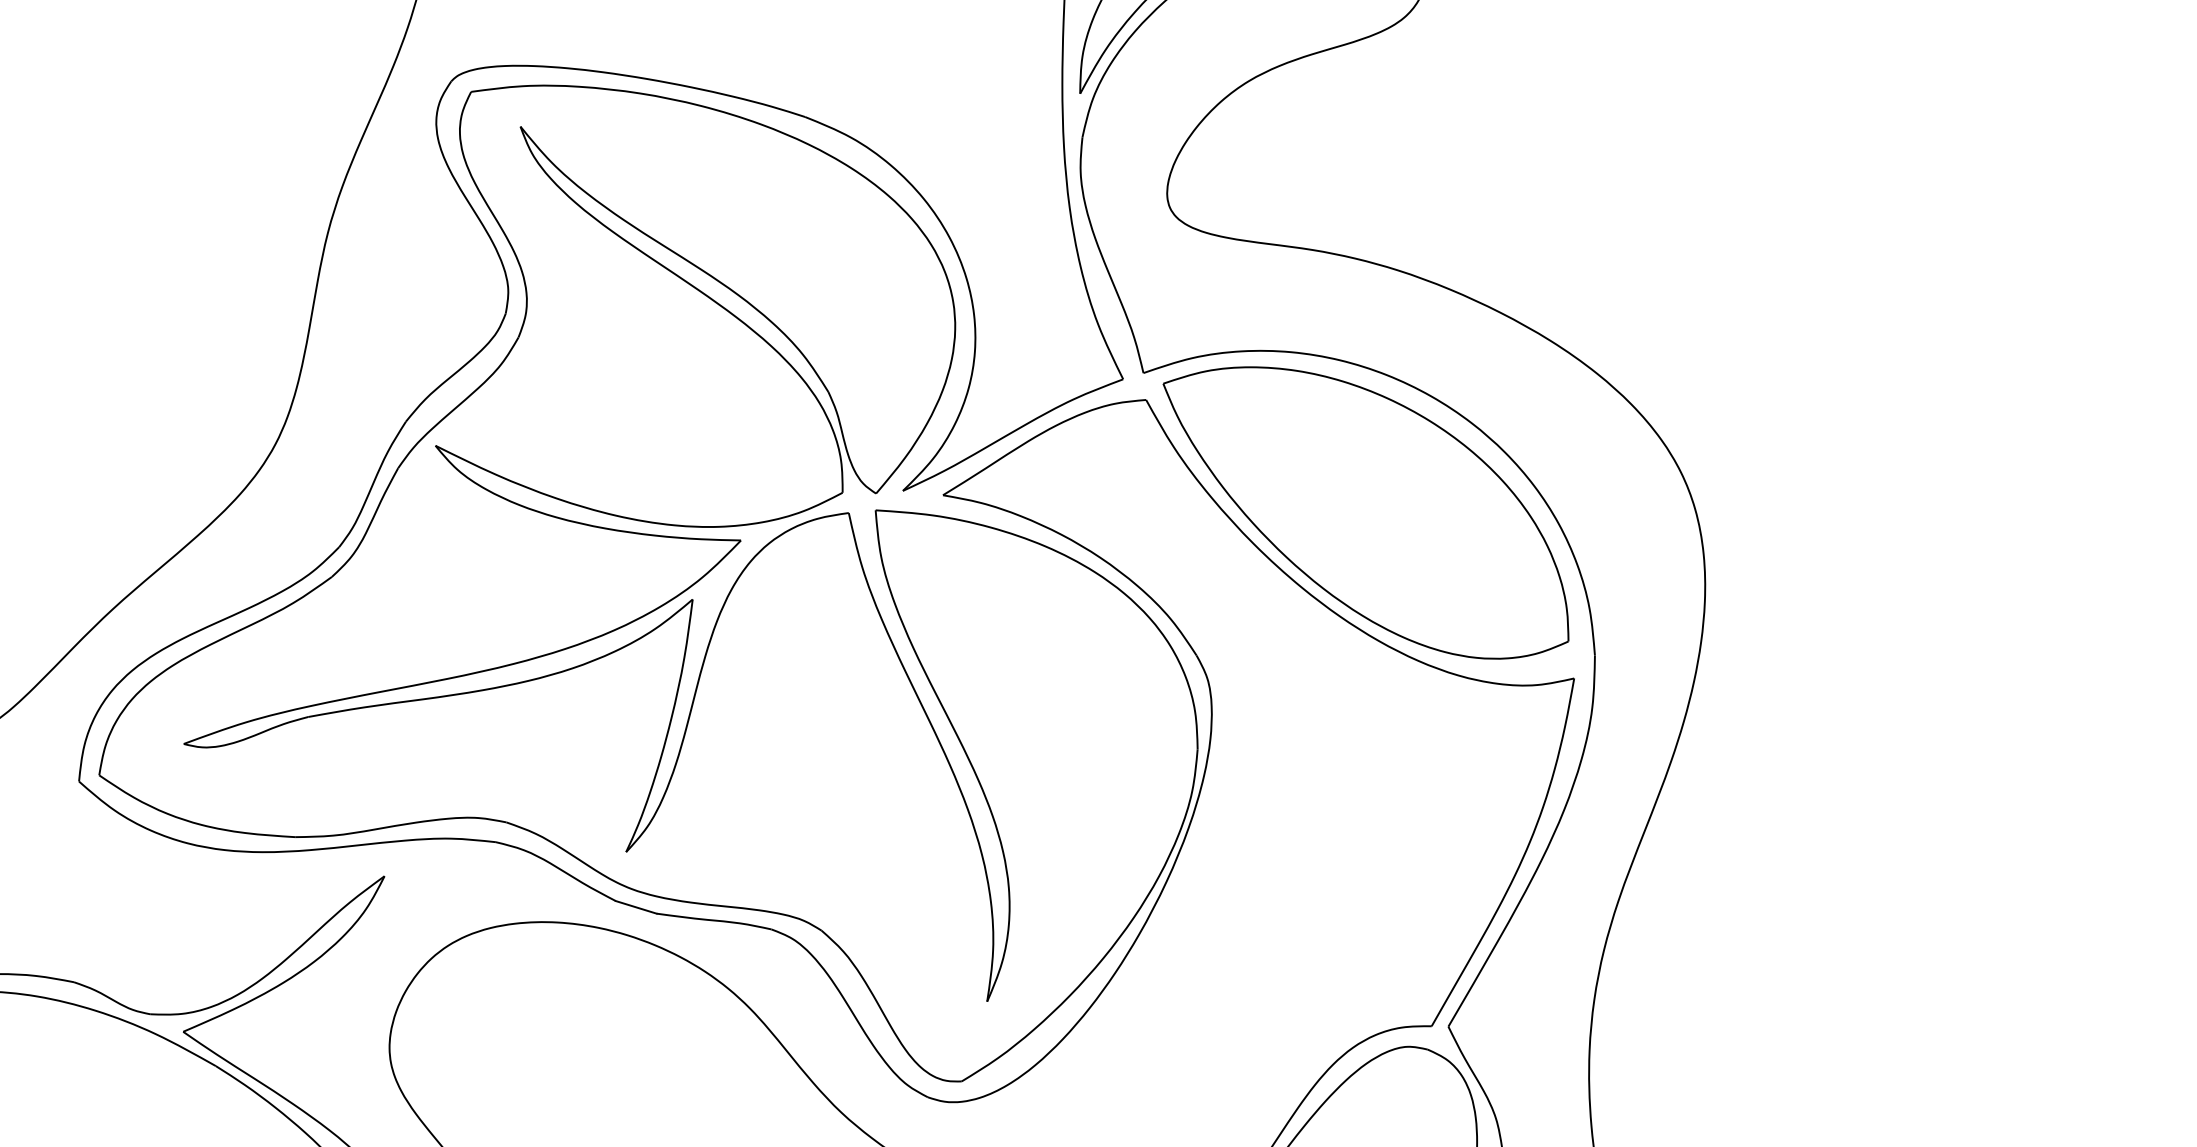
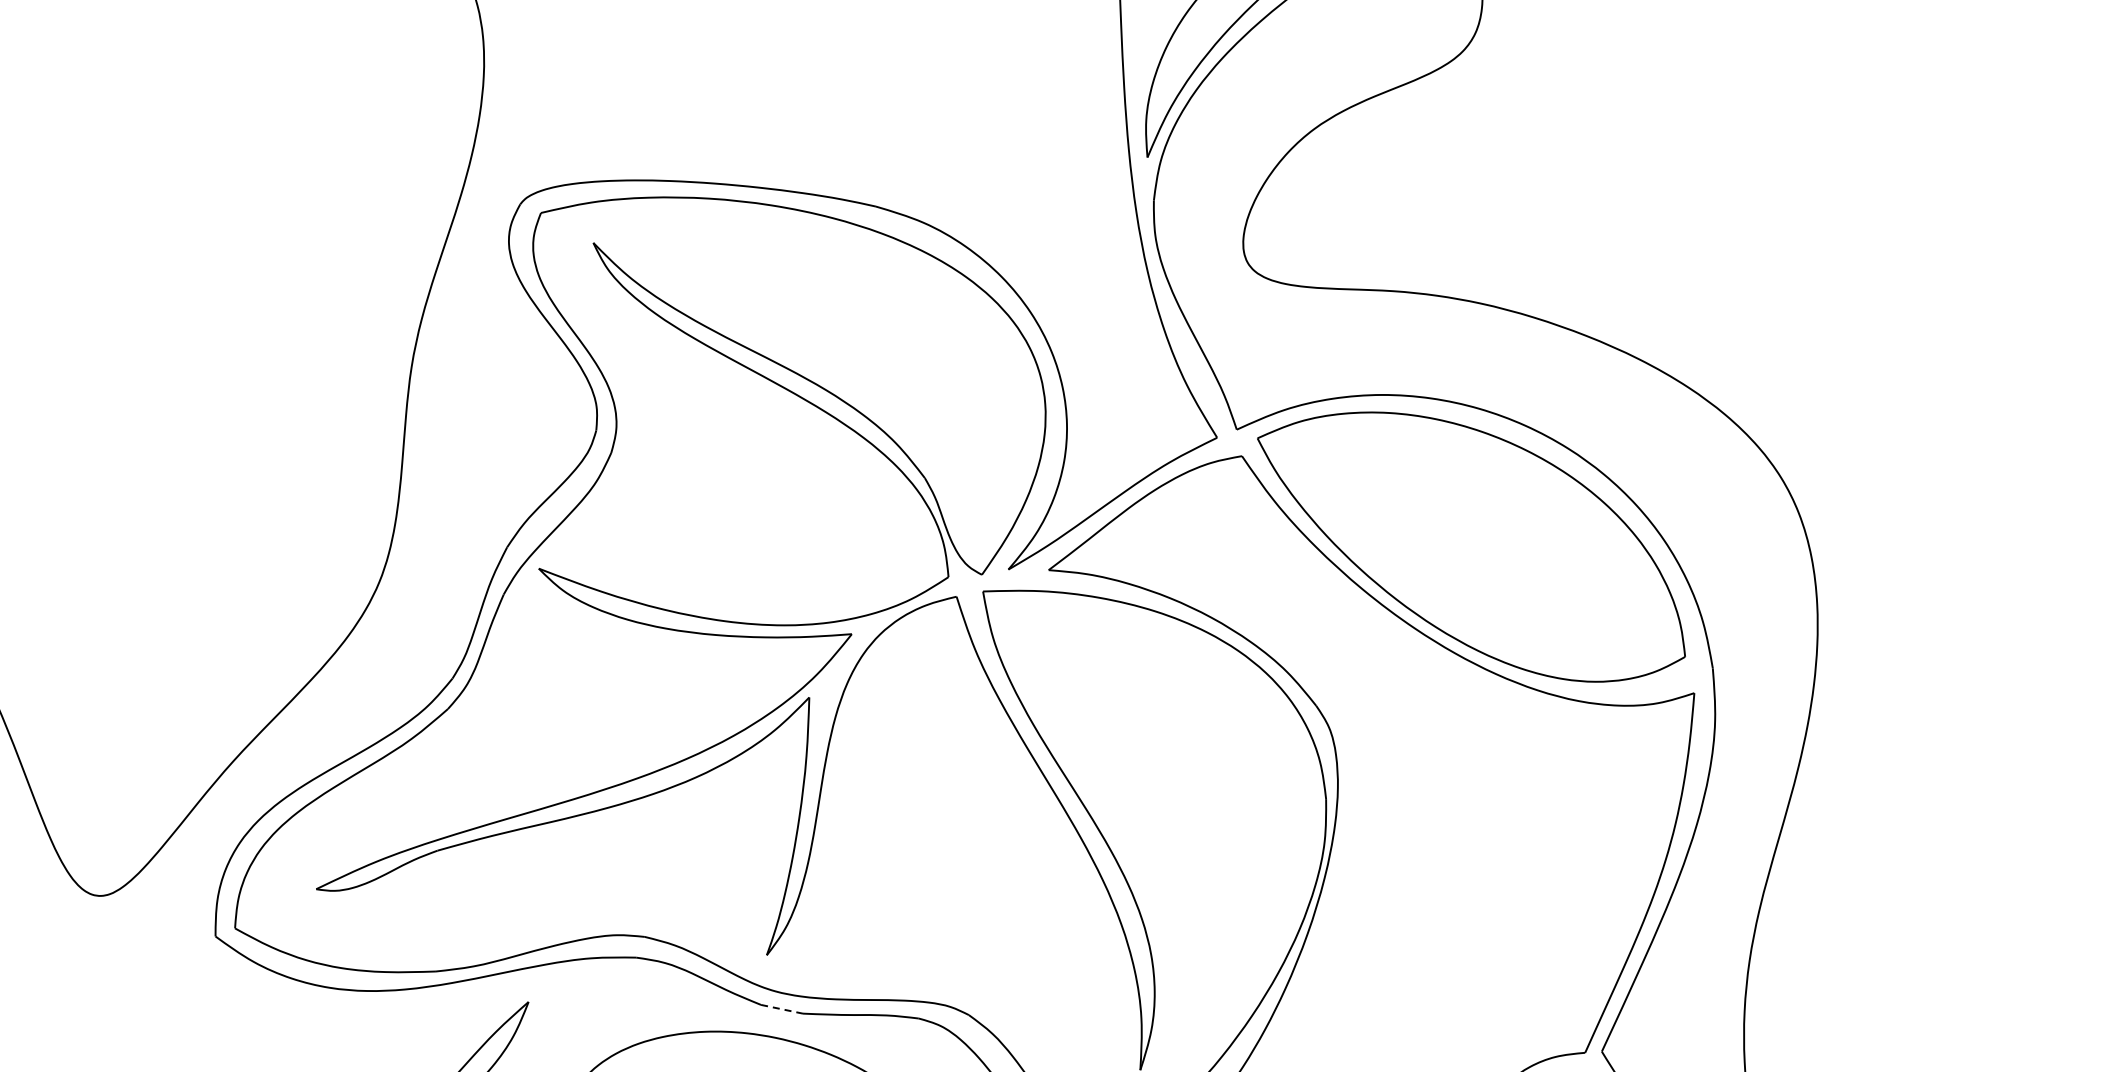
line: (636, 907) -> (782, 1009), solid -> dashed

